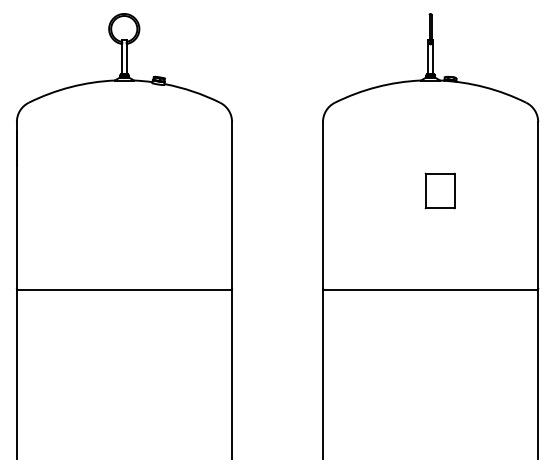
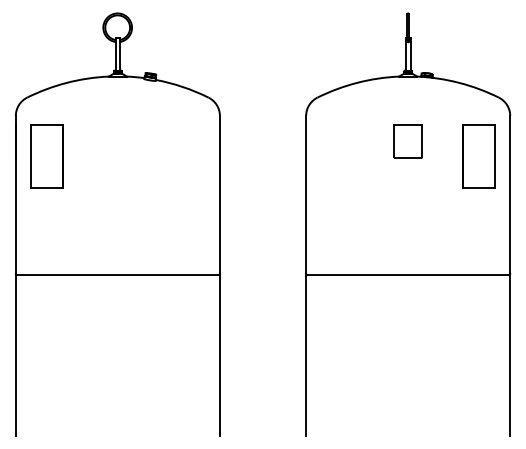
part: (49, 164) -> (46, 156), added
part: (504, 164) -> (478, 156), added
part: (439, 191) -> (407, 141), moved

